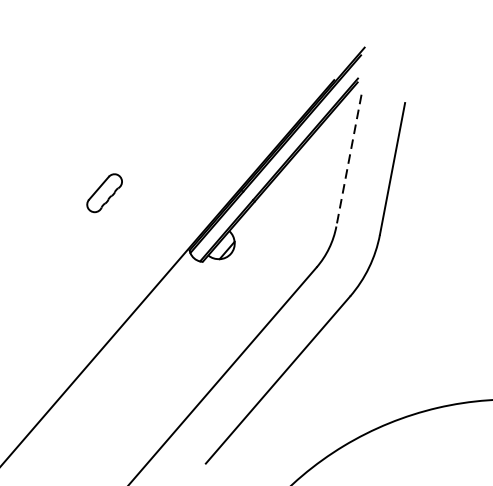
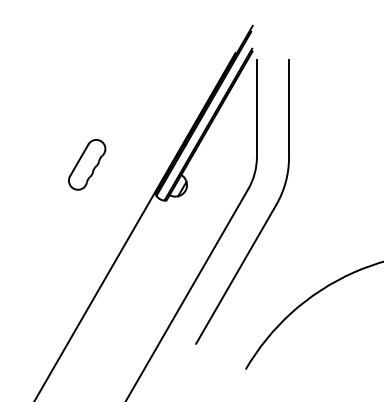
line: (348, 160) -> (256, 108), dashed -> solid
part: (105, 192) -> (87, 164), size x1.67

